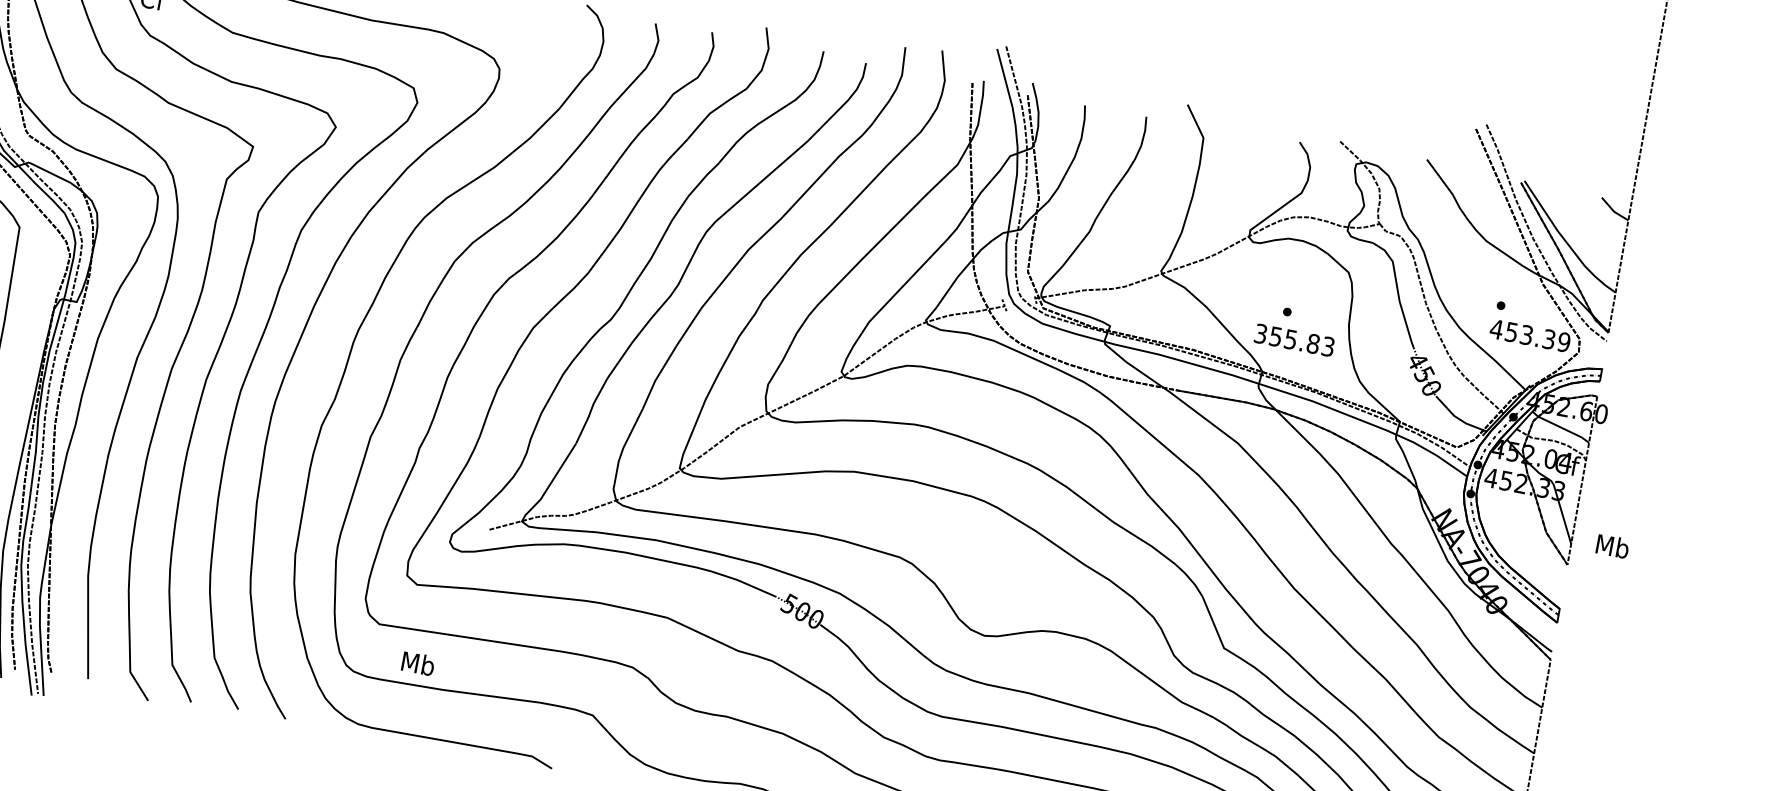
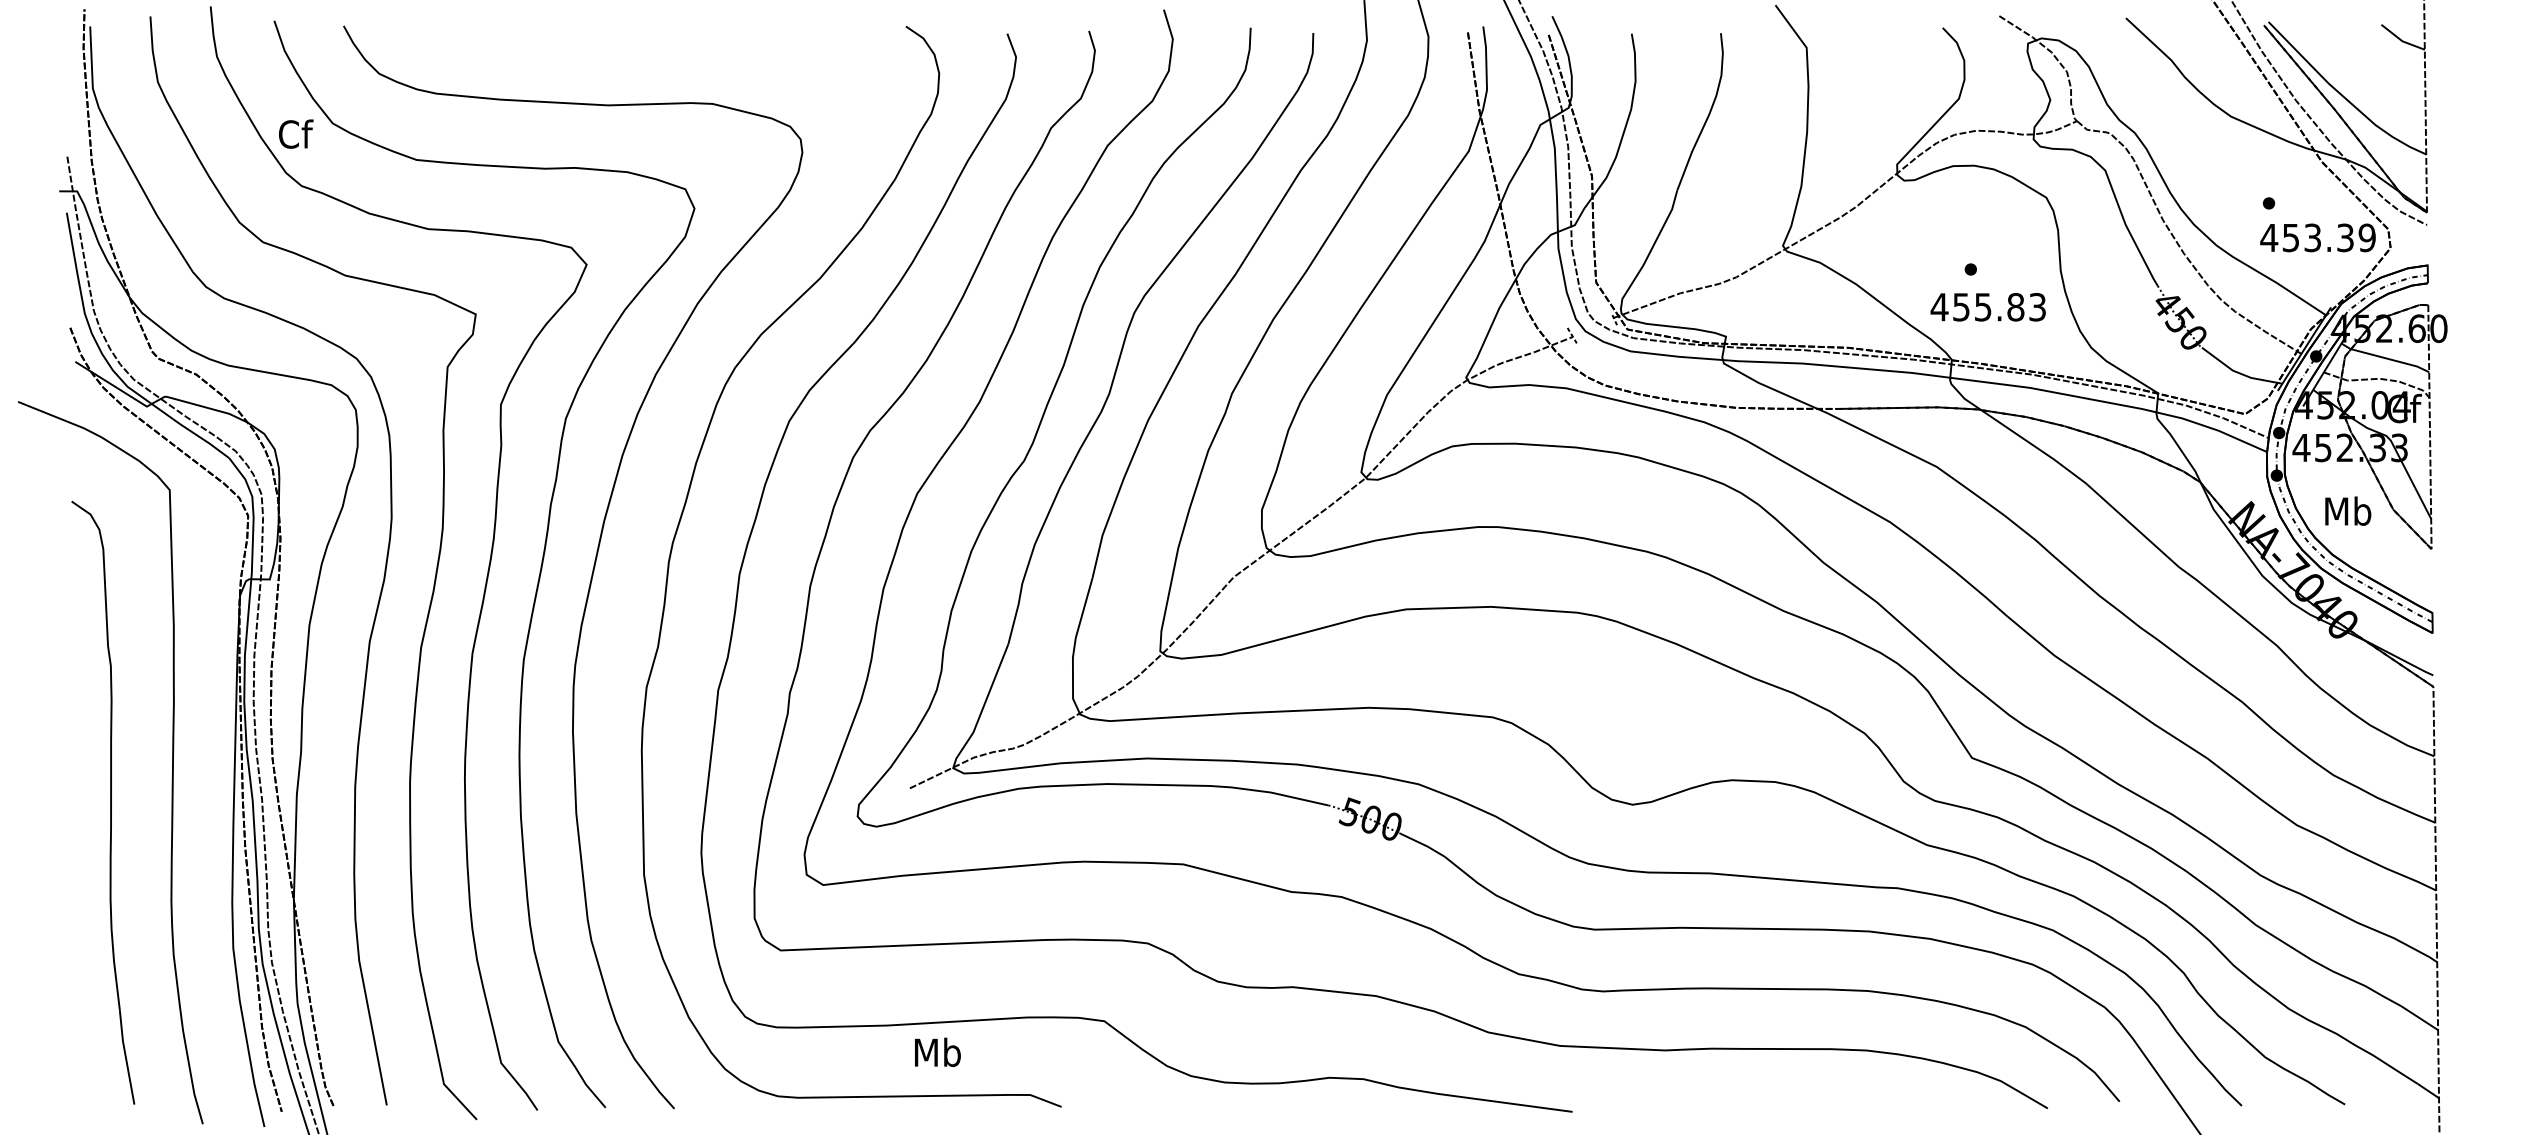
text: (1260, 333) -> (1939, 306), 355.83 -> 455.83
text: (1613, 545) -> (2348, 510), moved
text: (418, 663) -> (937, 1051), moved

